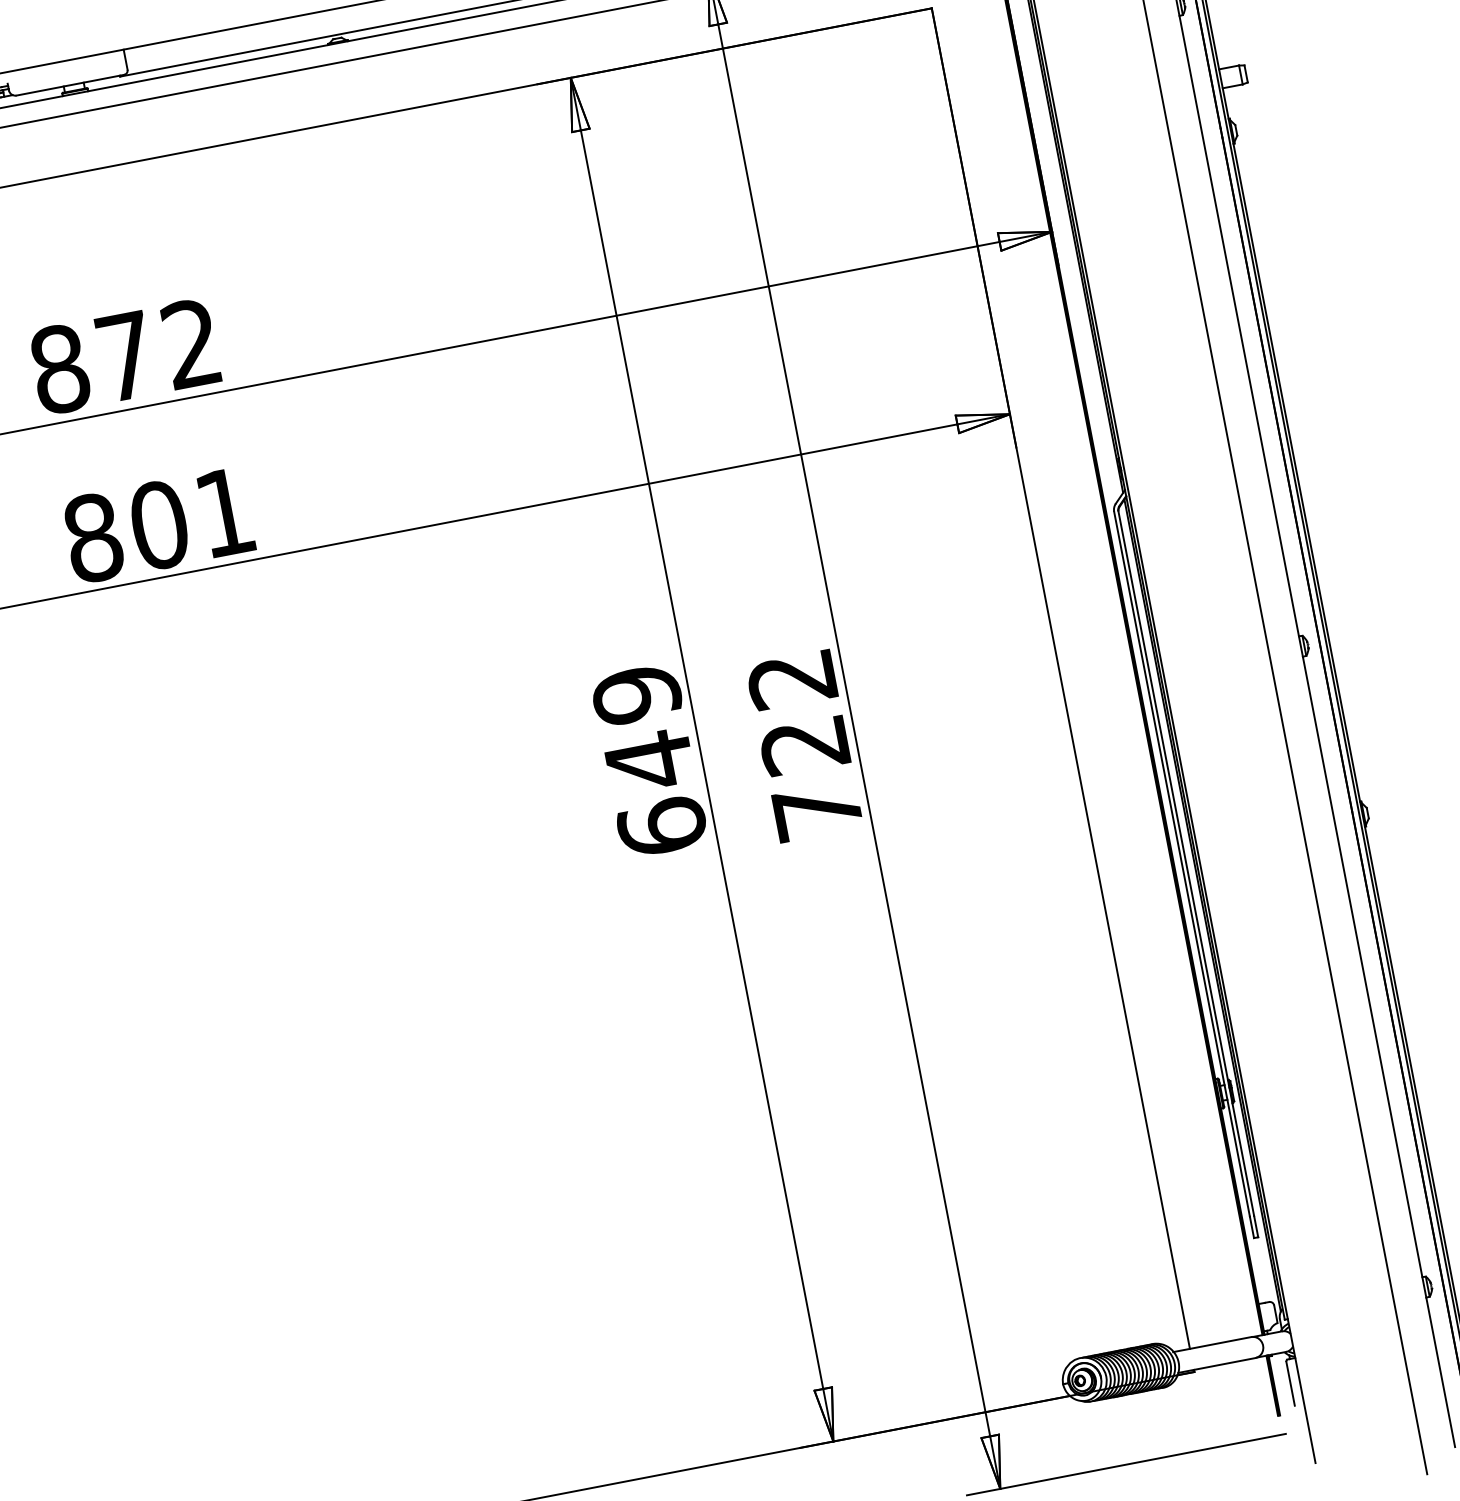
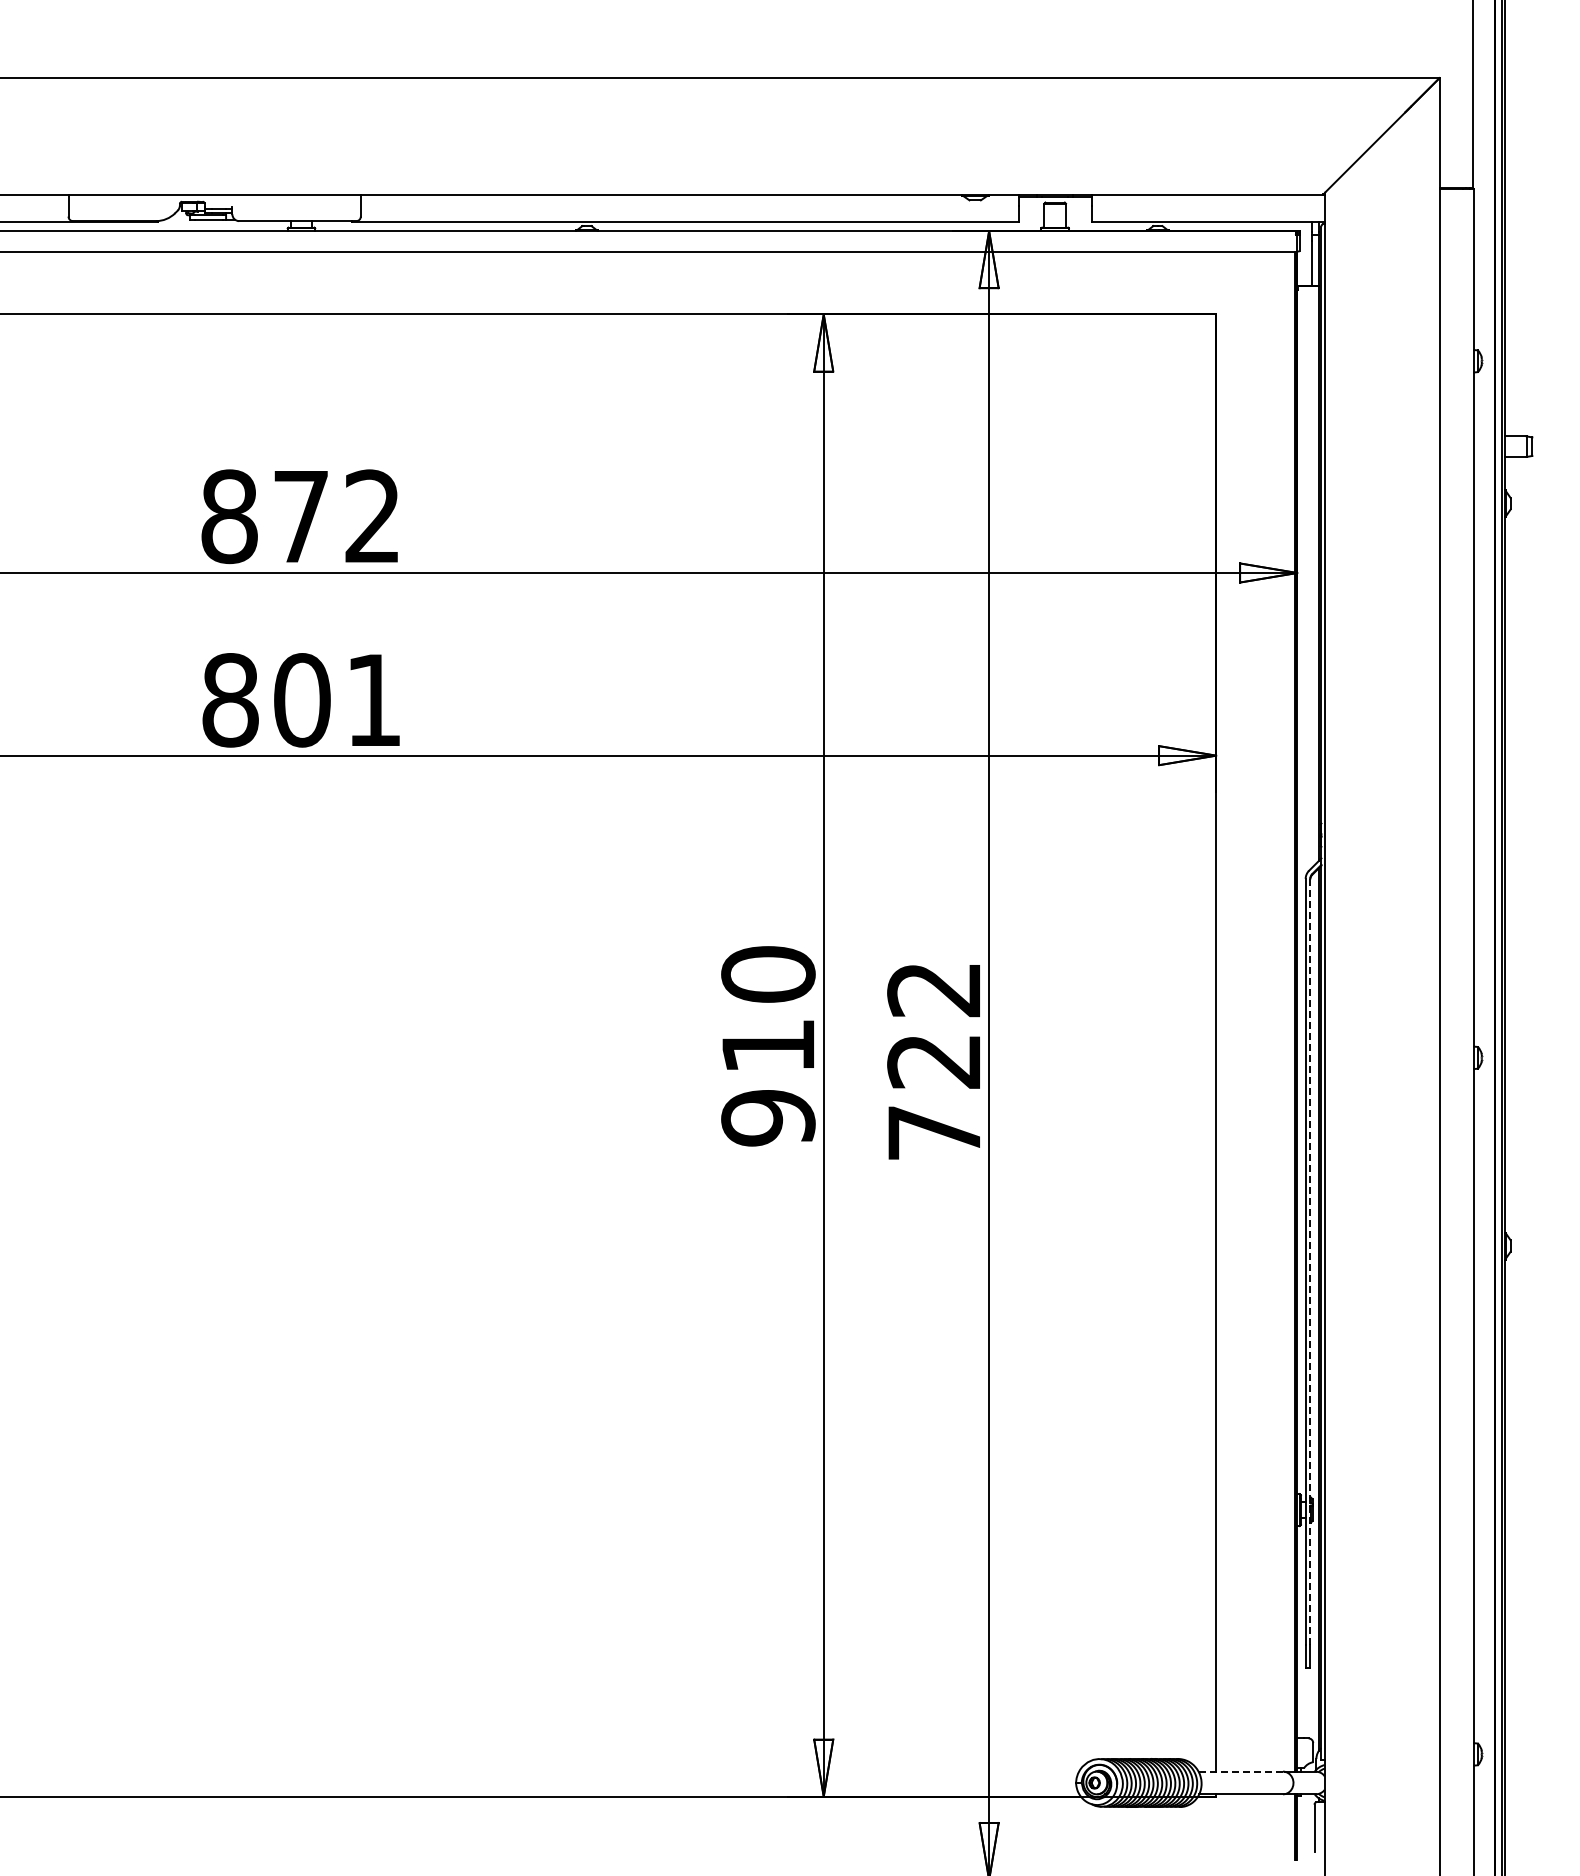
text: (649, 761) -> (768, 1046), 649 -> 910
line: (1186, 862) -> (1310, 1261), solid -> dashed
line: (1212, 1344) -> (1240, 1771), solid -> dashed

